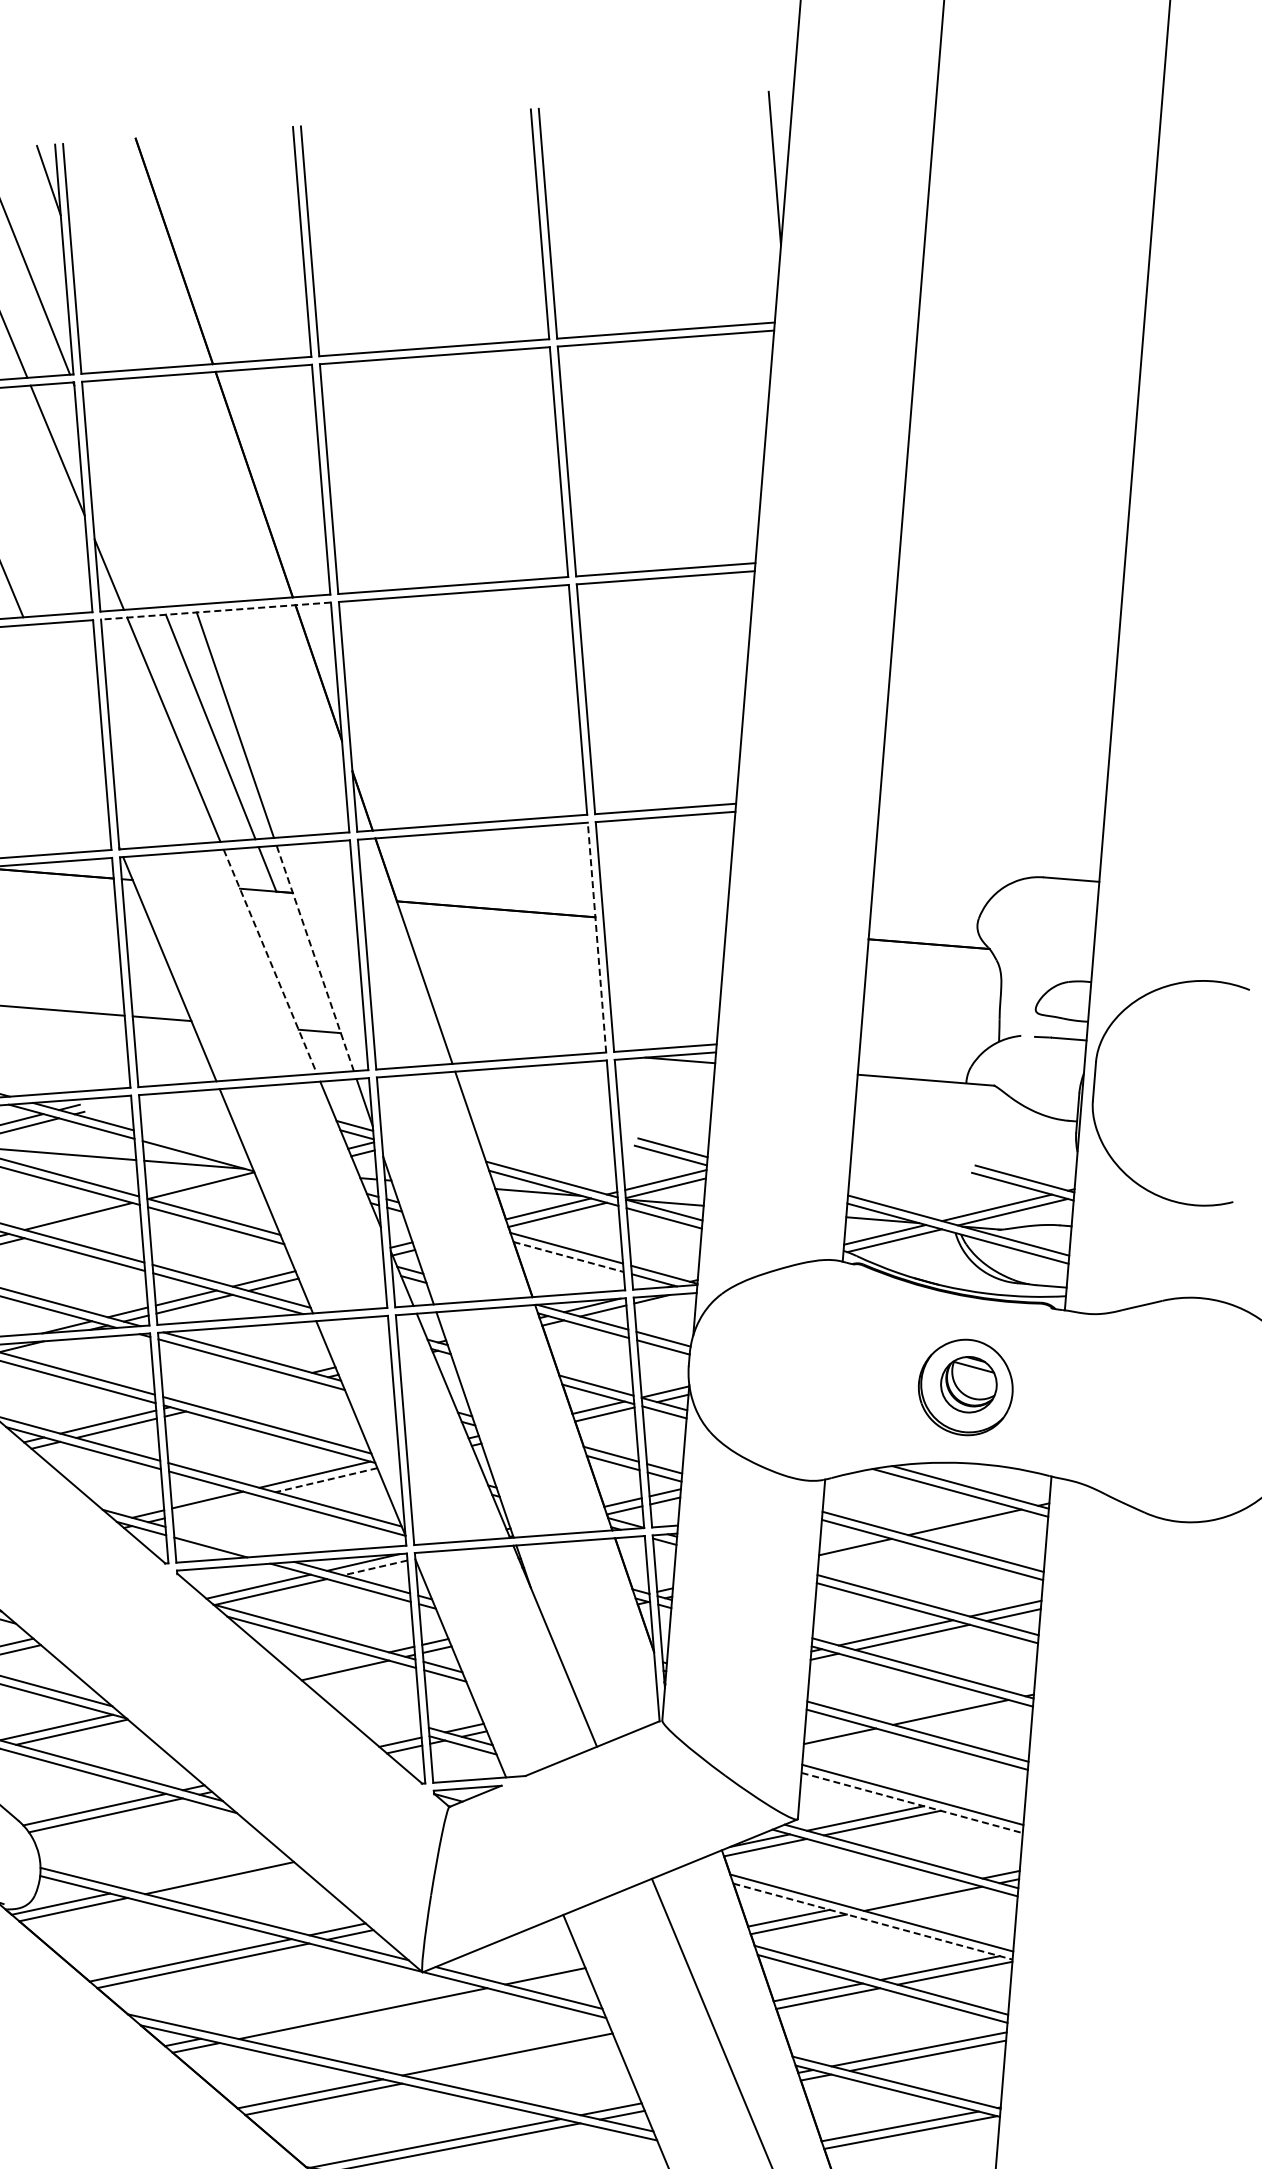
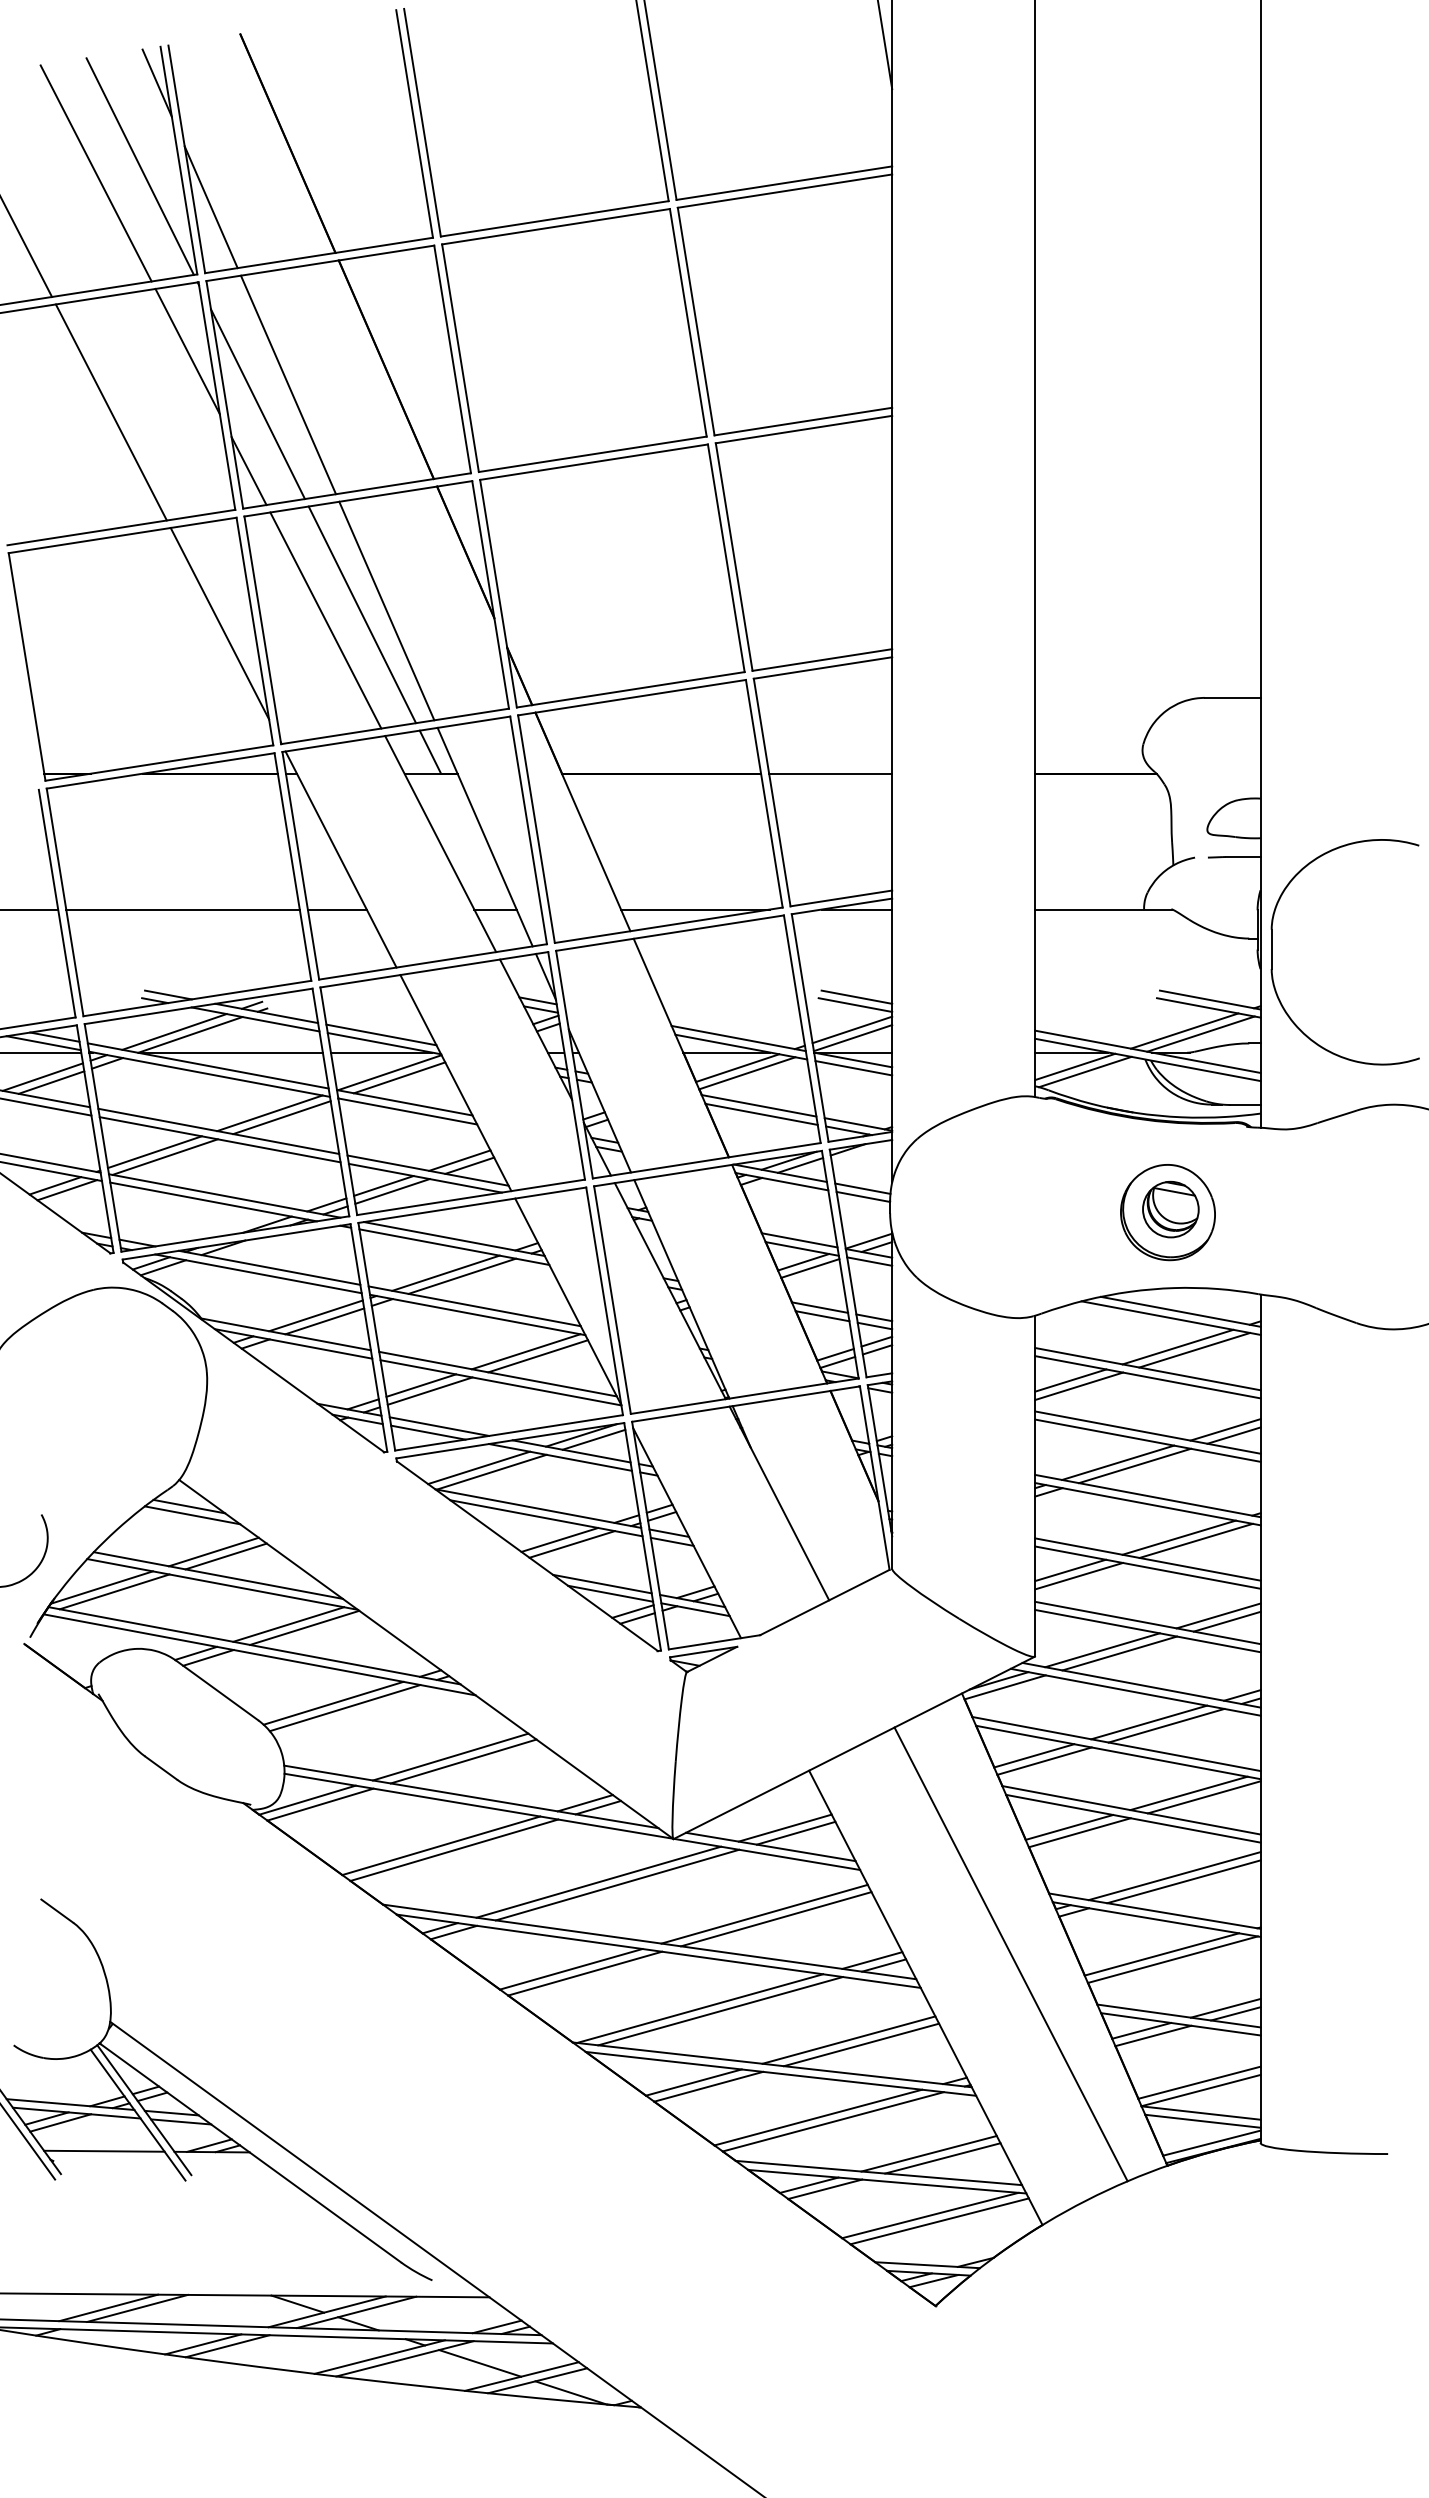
line: (92, 308) -> (210, 207), added
line: (155, 491) -> (288, 384), added
line: (123, 508) -> (257, 404), added
line: (215, 610) -> (357, 498), dashed -> solid
line: (67, 724) -> (219, 623), added
line: (664, 922) -> (830, 773), added
line: (597, 937) -> (764, 793), dashed -> solid
line: (314, 957) -> (484, 836), dashed -> solid
line: (270, 962) -> (440, 844), dashed -> solid
line: (519, 1047) -> (695, 909), added
part: (1095, 1084) -> (1272, 952), moved
line: (196, 1146) -> (381, 1034), added
line: (210, 1191) -> (399, 1077), added
line: (89, 1221) -> (281, 1117), added
line: (569, 1257) -> (762, 1114), dashed -> solid
line: (240, 1389) -> (445, 1272), added
line: (256, 1393) -> (461, 1275), added
line: (325, 1480) -> (537, 1356), dashed -> solid
line: (215, 1505) -> (429, 1390), added
line: (981, 1526) -> (1194, 1349), added
line: (222, 1542) -> (439, 1426), added
line: (863, 1553) -> (1079, 1386), added
line: (375, 1567) -> (594, 1439), dashed -> solid
line: (333, 1664) -> (559, 1539), added
line: (372, 1711) -> (602, 1583), added
line: (966, 1716) -> (1195, 1540), added
line: (379, 1722) -> (610, 1593), added
line: (847, 1742) -> (1078, 1575), added
line: (983, 1793) -> (1218, 1615), added
line: (991, 1799) -> (1226, 1621), added
line: (911, 1803) -> (1147, 1631), dashed -> solid
line: (207, 1872) -> (450, 1756), added
line: (906, 1894) -> (1149, 1722), added
line: (873, 1921) -> (1118, 1752), dashed -> solid
line: (534, 1969) -> (784, 1827), added
line: (344, 2008) -> (598, 1881), added
line: (518, 2060) -> (776, 1919), added

